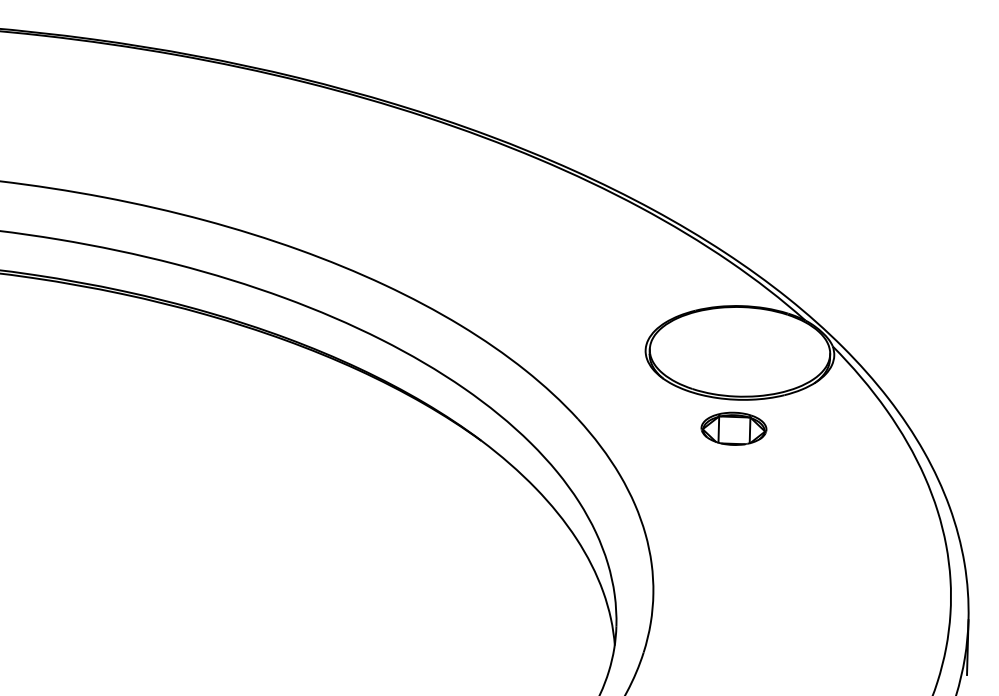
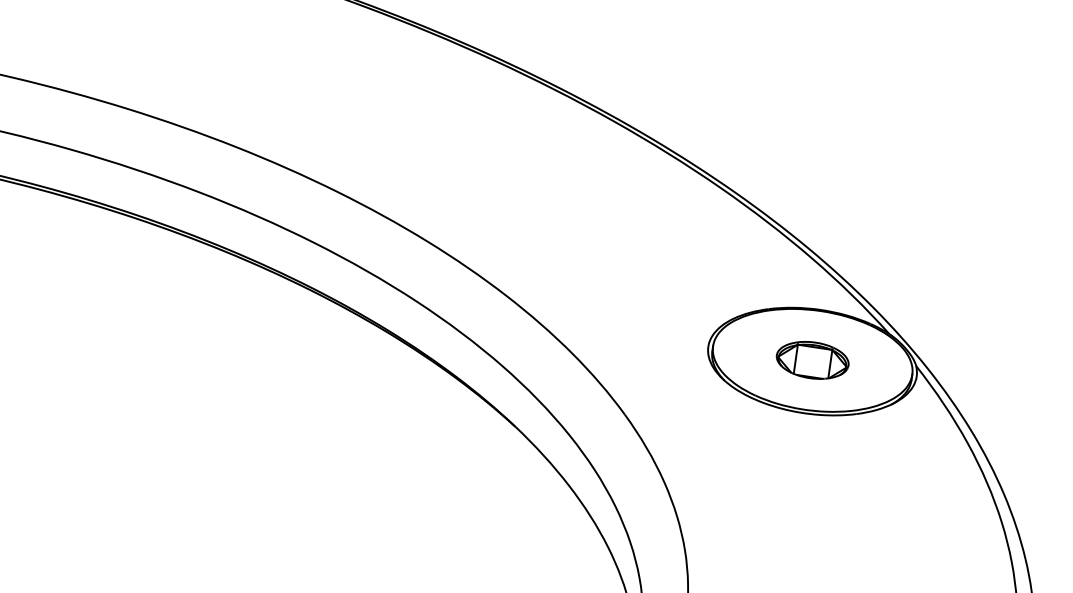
part: (733, 428) -> (812, 359), moved

